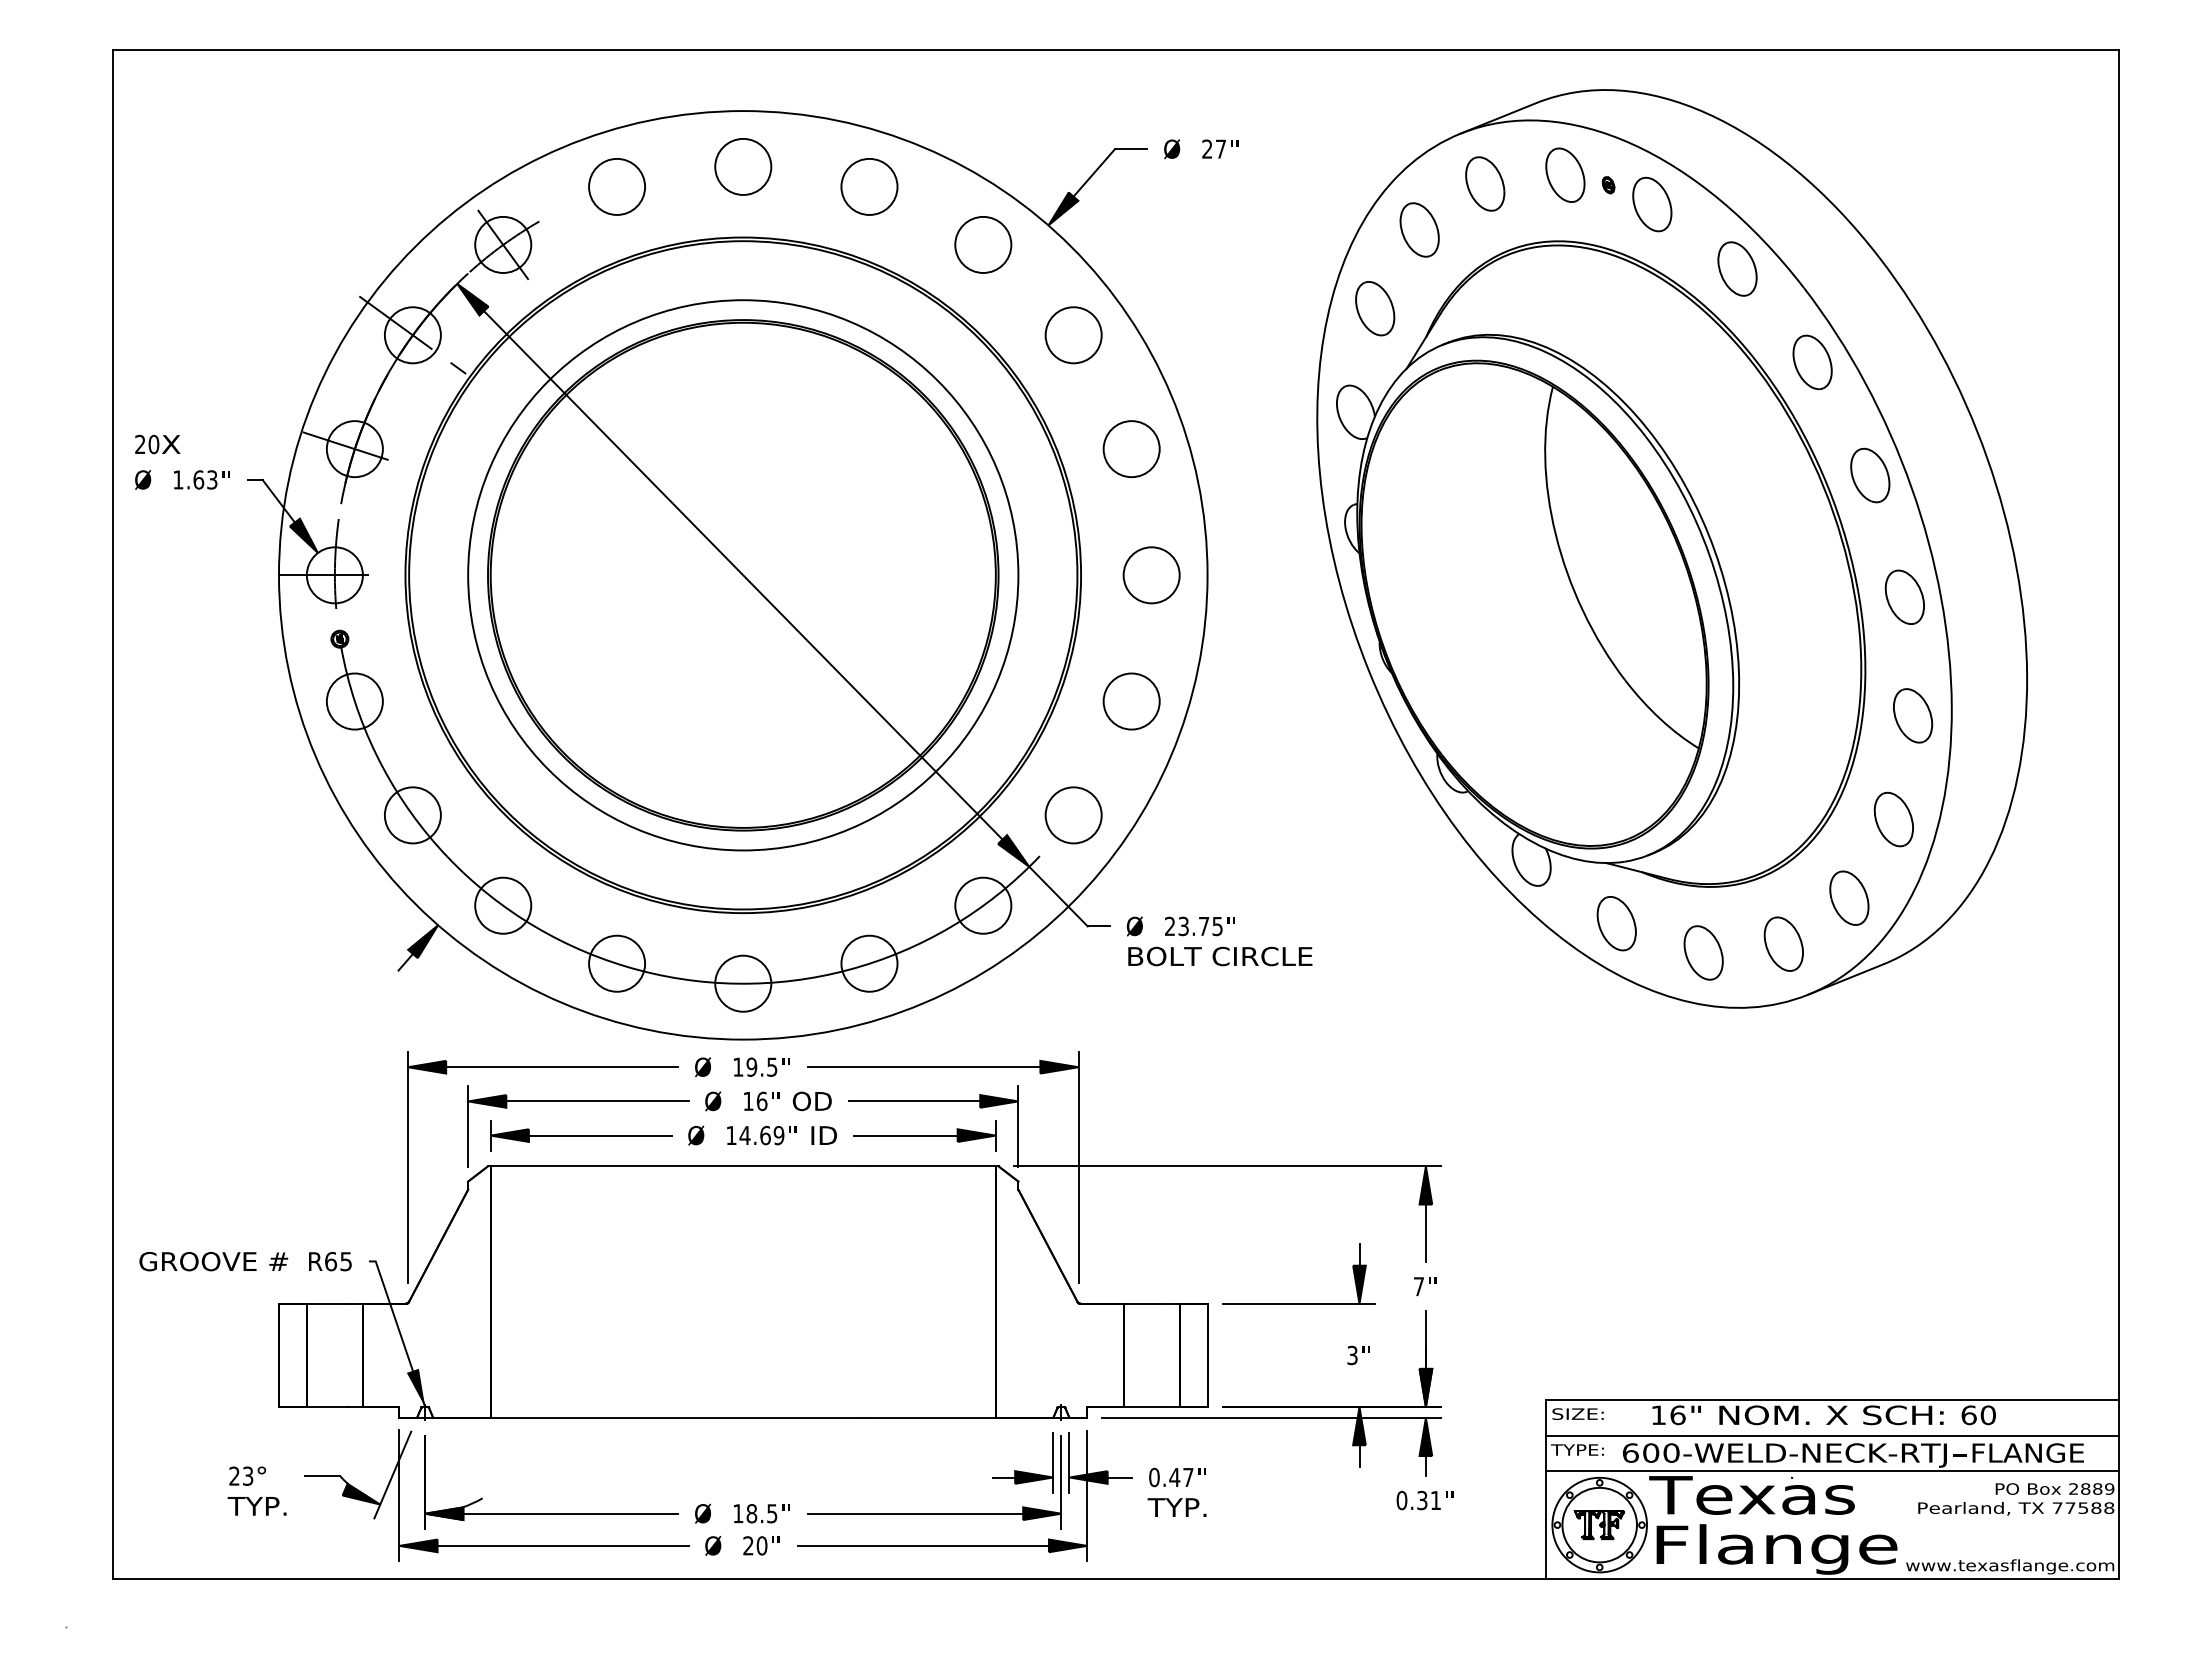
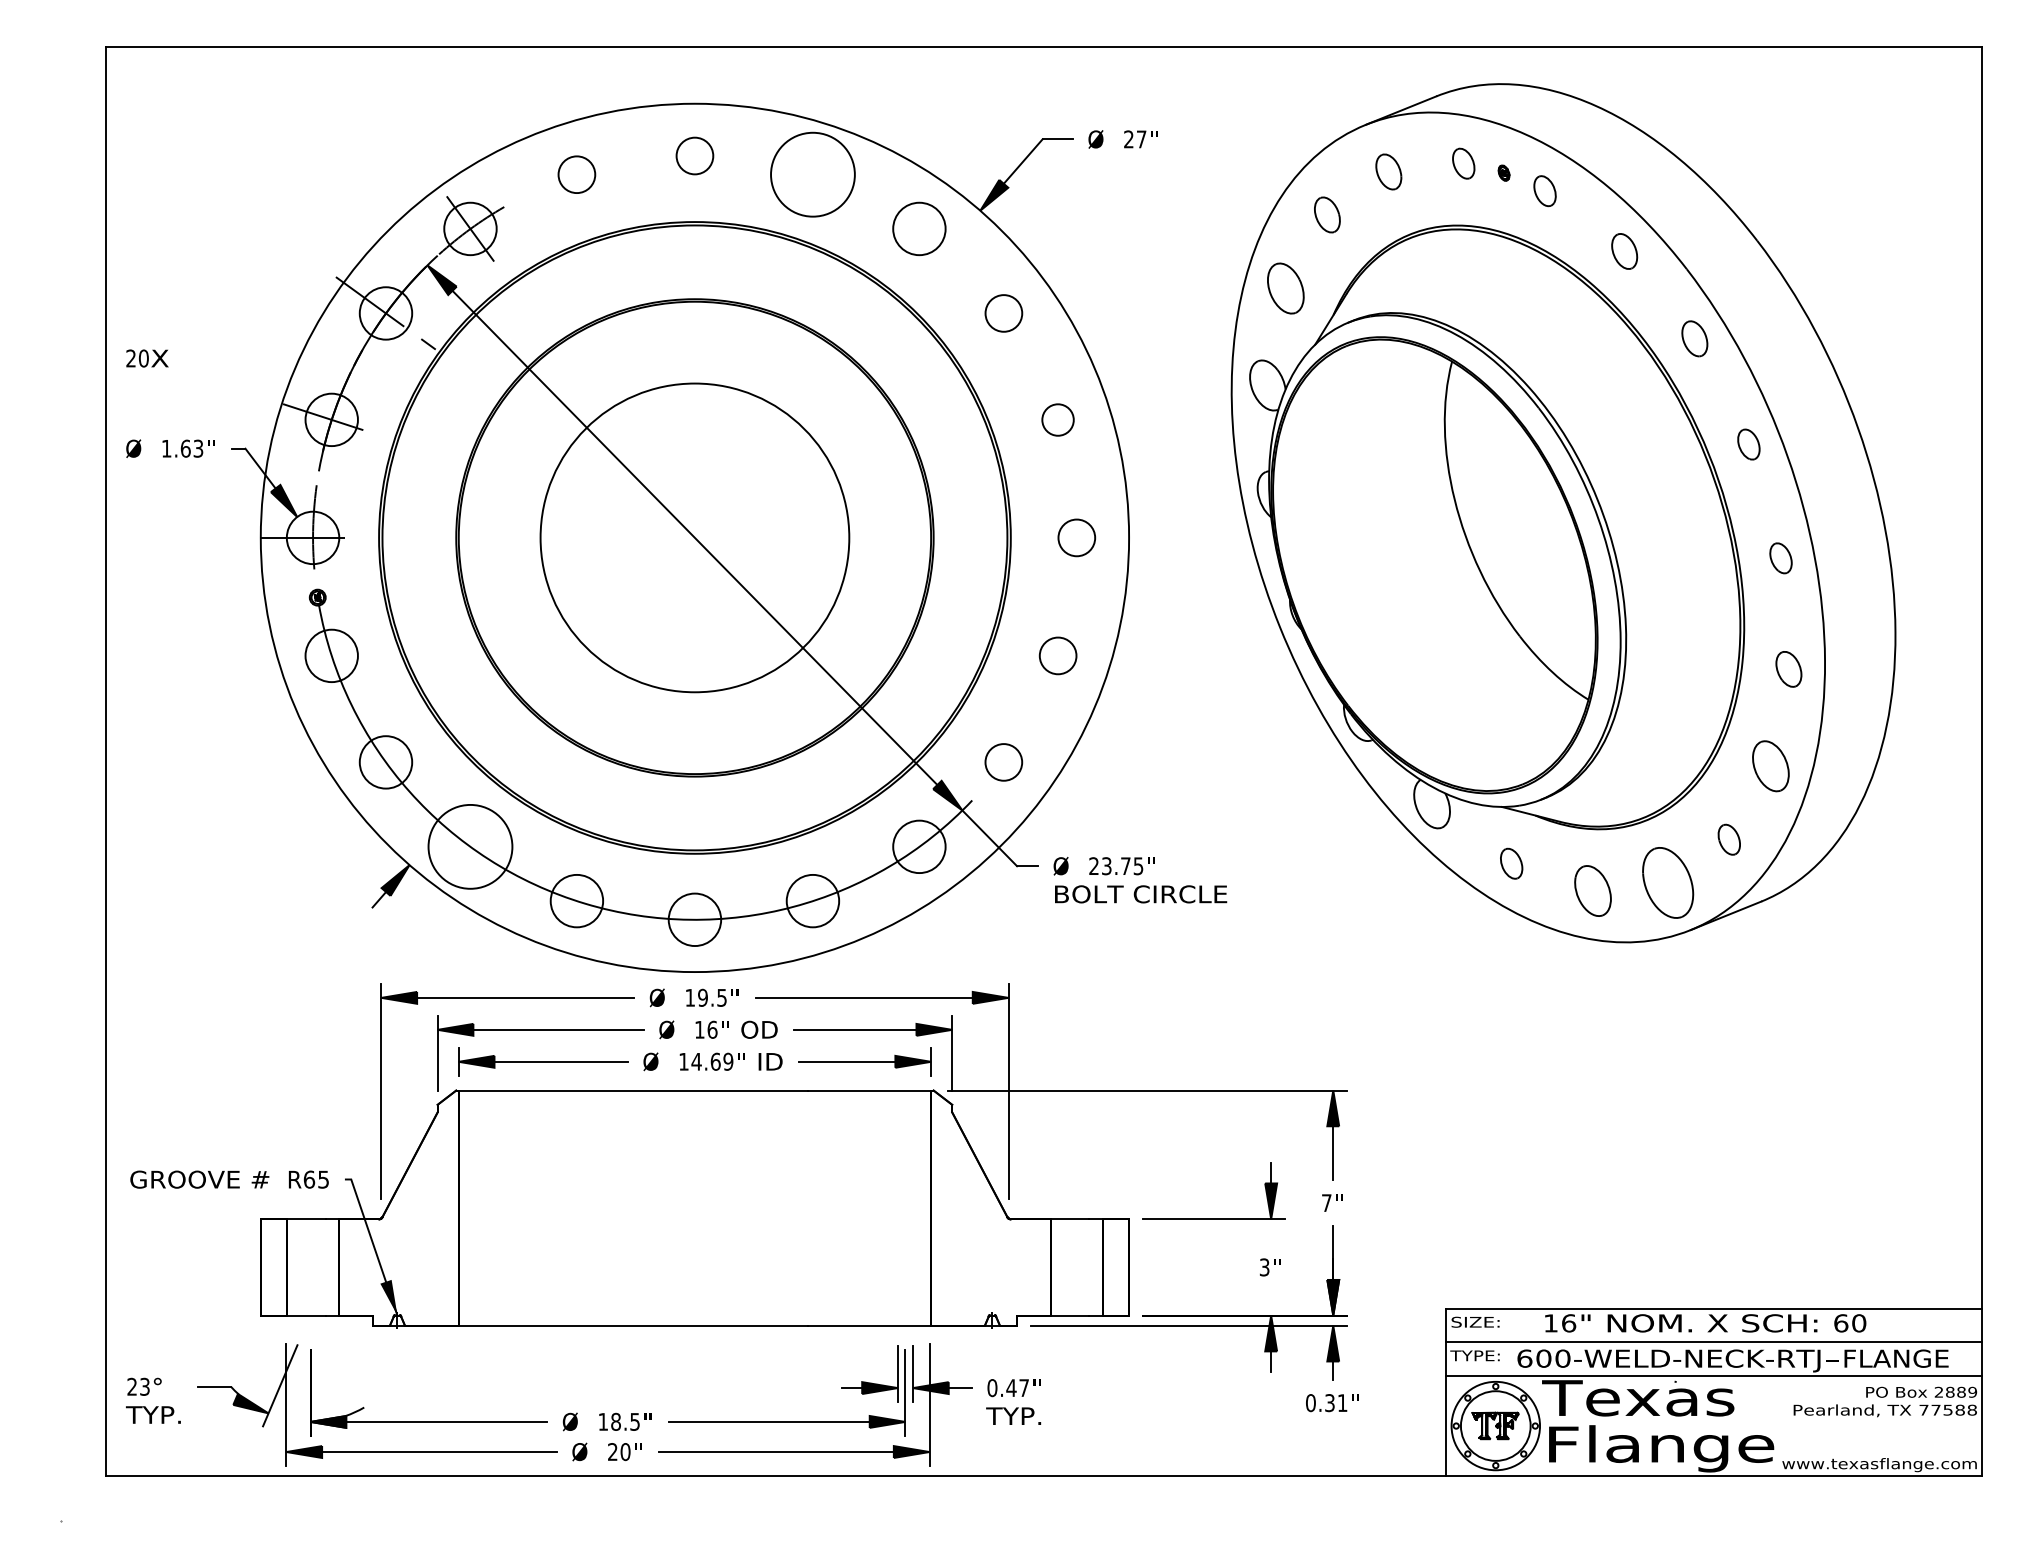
circle: (743, 166) -> (695, 155), size x0.7
part: (1565, 174) -> (1463, 163), size x0.6
part: (1485, 183) -> (1388, 171), size x0.7
circle: (616, 186) -> (576, 174), size x0.7
circle: (869, 186) -> (812, 174), size x1.6
part: (1652, 204) -> (1545, 191), size x0.6
part: (1419, 229) -> (1327, 214), size x0.7
part: (1737, 268) -> (1624, 250), size x0.7
circle: (1073, 335) -> (1003, 313), size x0.7
part: (1812, 362) -> (1694, 338), size x0.7
text: (157, 444) -> (147, 358), moved
circle: (1131, 449) -> (1057, 420), size x0.6
part: (1870, 475) -> (1749, 444), size x0.6
circle: (743, 575) -> (695, 538), size x0.6
circle: (1151, 575) -> (1076, 538), size x0.7
part: (1904, 596) -> (1780, 557), size x0.6
circle: (1131, 701) -> (1057, 655), size x0.7
part: (1913, 715) -> (1789, 668), size x0.7
circle: (1073, 815) -> (1003, 762), size x0.7
part: (1849, 897) -> (1729, 839), size x0.6
circle: (503, 905) -> (470, 846), size x1.6
part: (1616, 923) -> (1511, 863), size x0.6
part: (1783, 943) -> (1667, 882), size x1.4
part: (710, 1503) -> (577, 1412), moved

